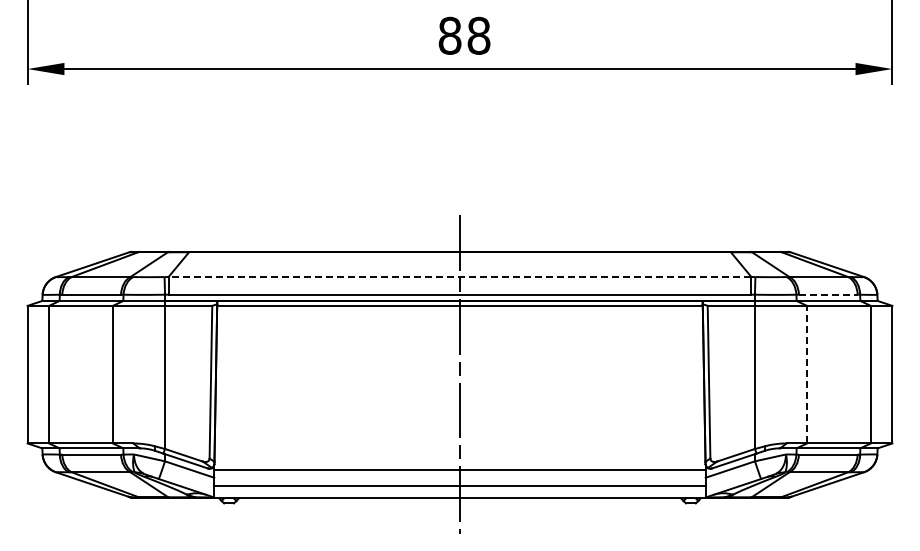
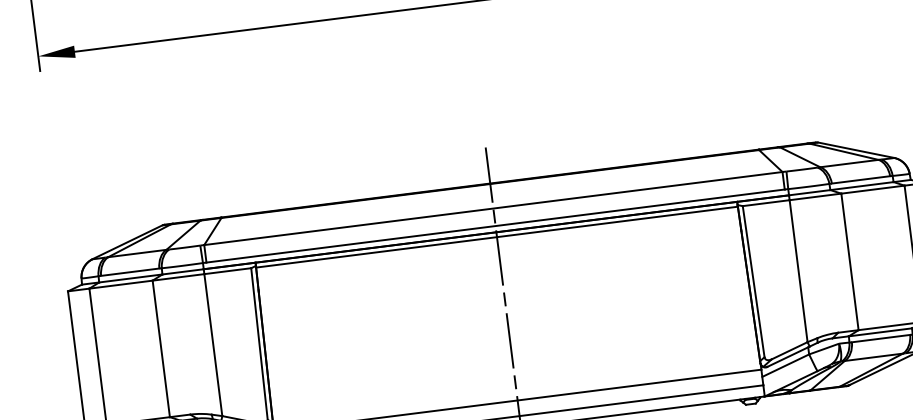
line: (459, 277) -> (492, 209), dashed -> solid
line: (828, 294) -> (861, 179), dashed -> solid
line: (807, 374) -> (850, 261), dashed -> solid

